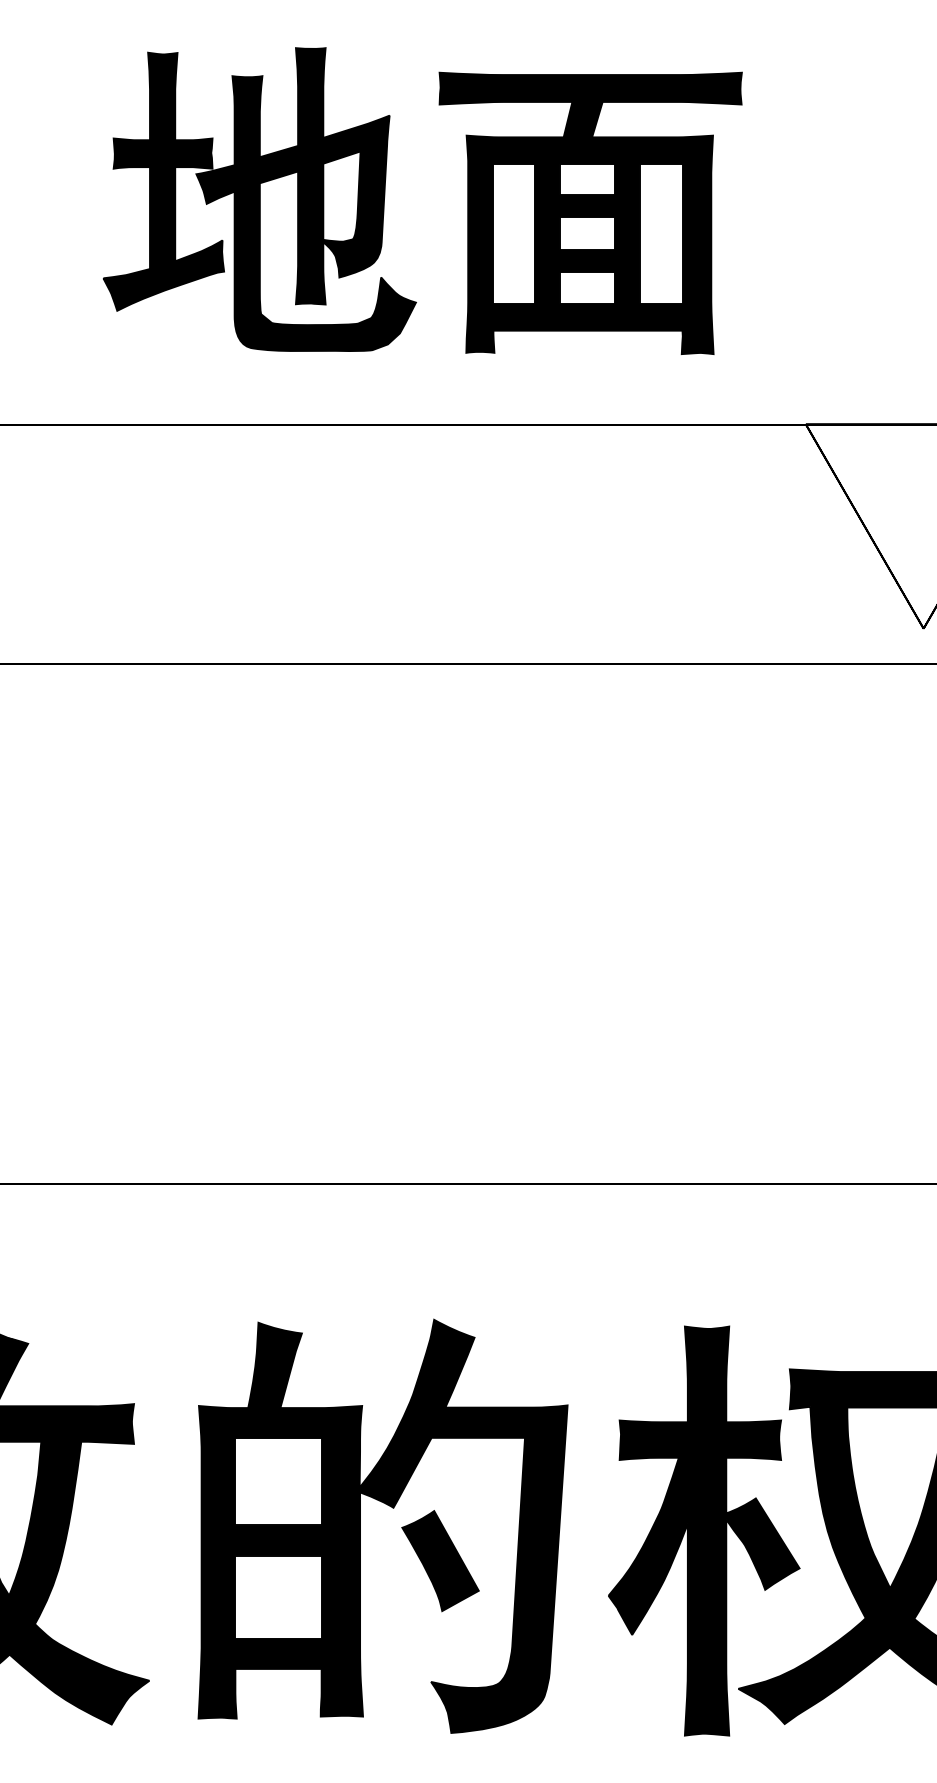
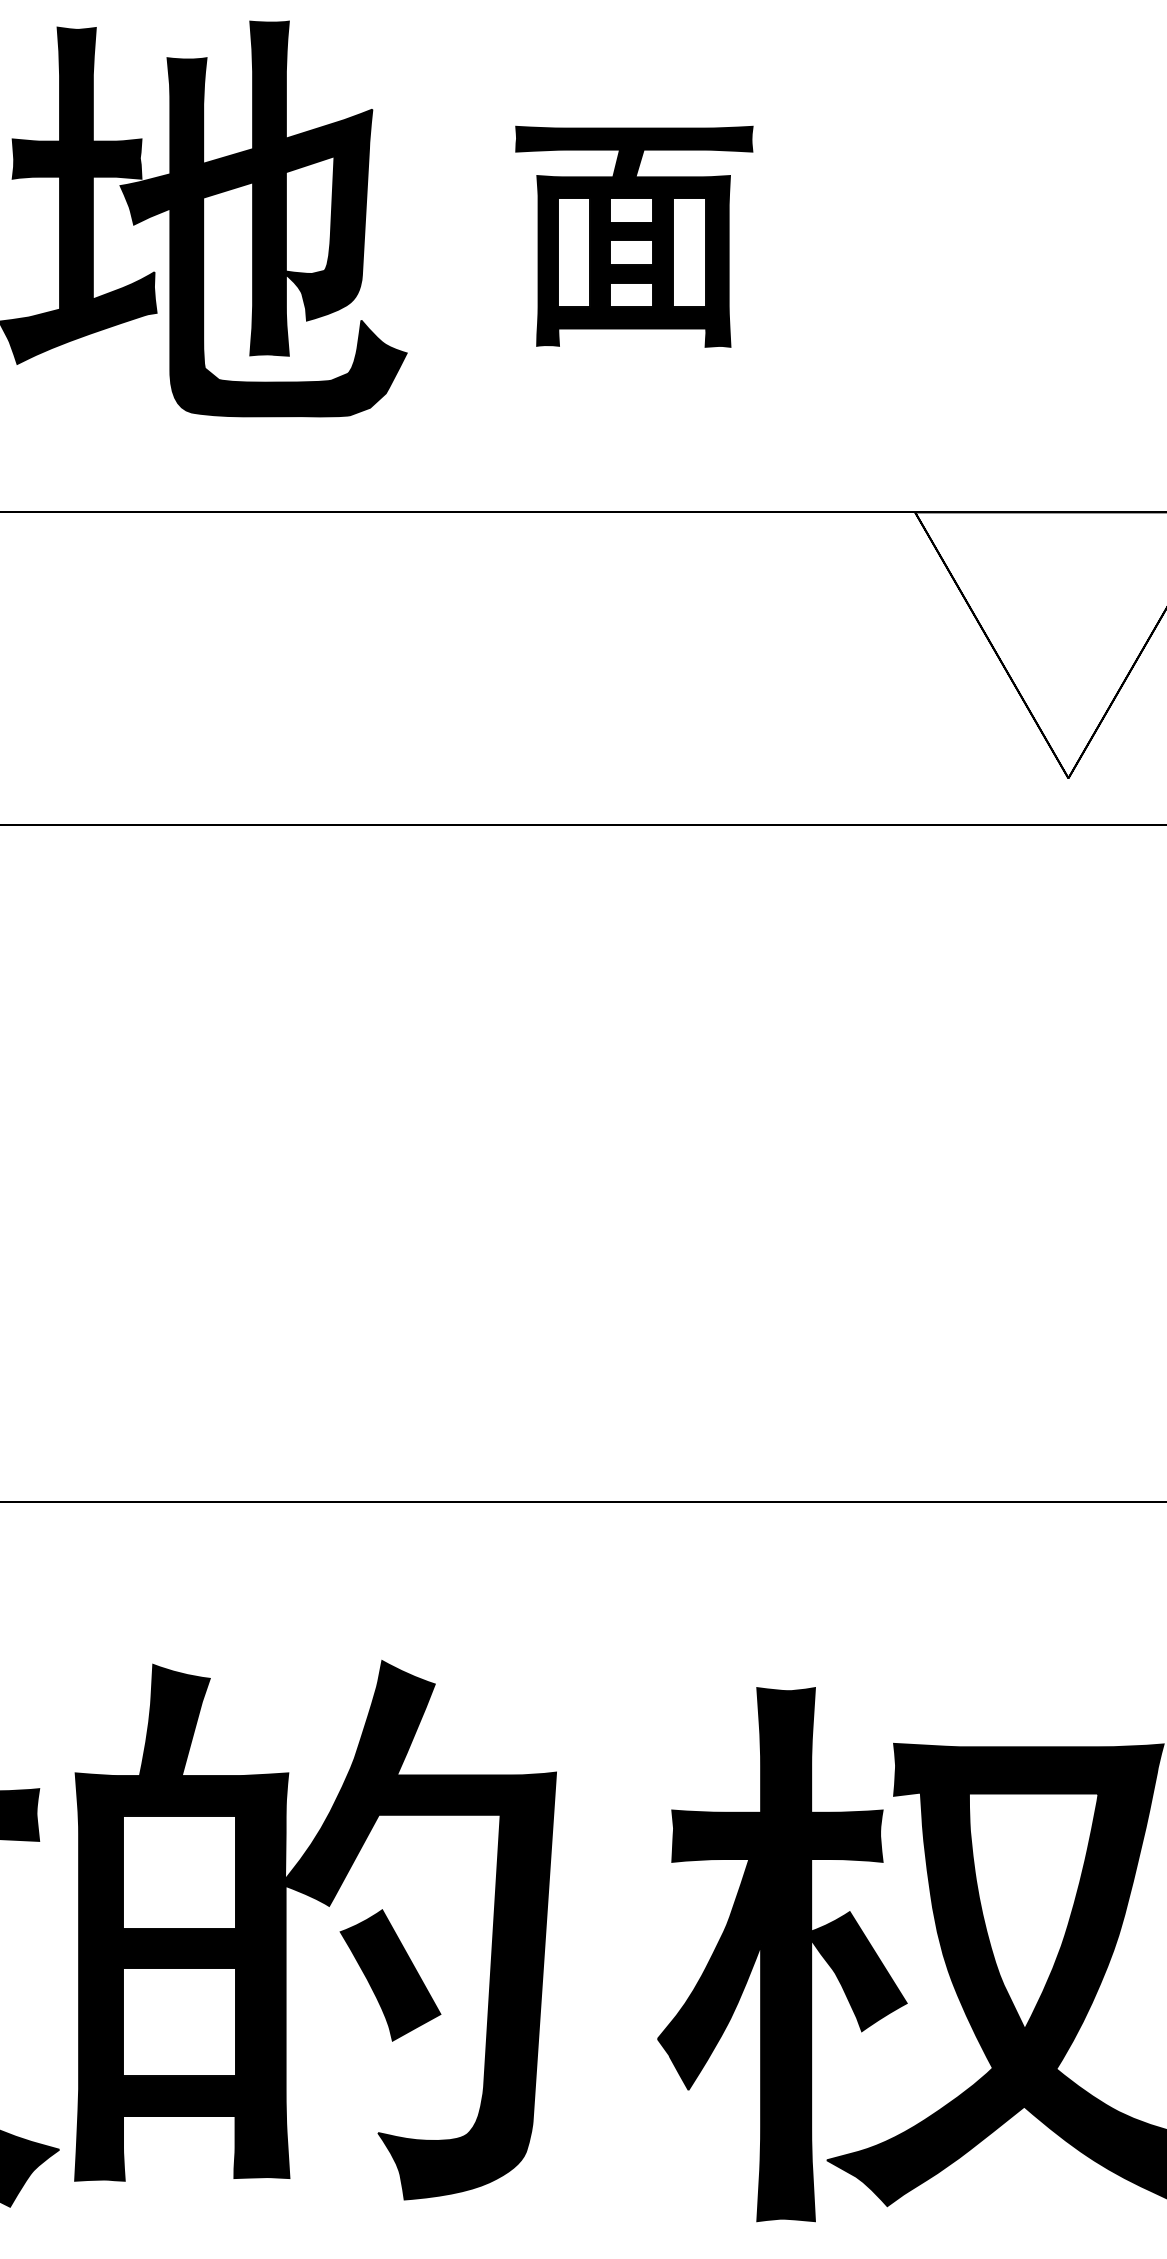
part: (590, 212) -> (634, 235), size x0.6
part: (401, 1527) -> (339, 1931), moved

